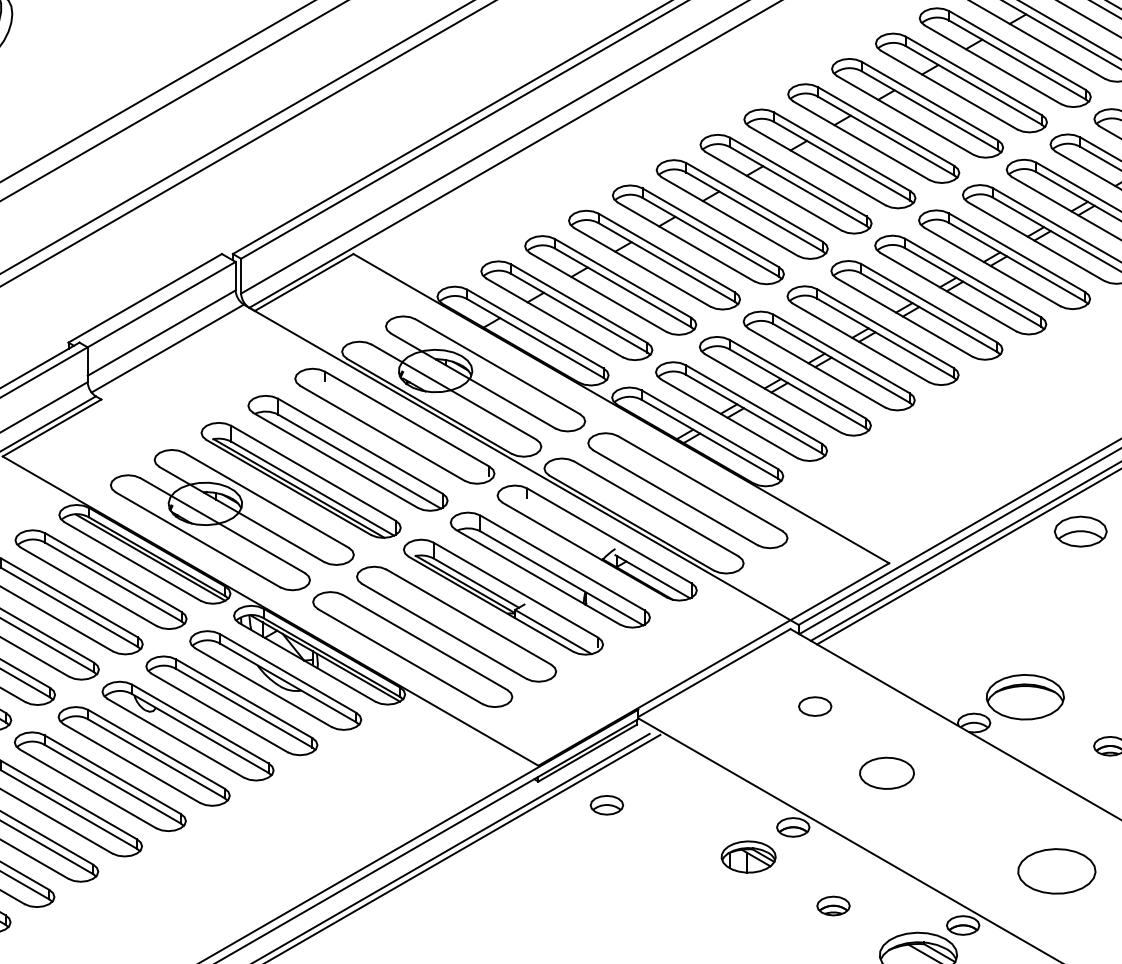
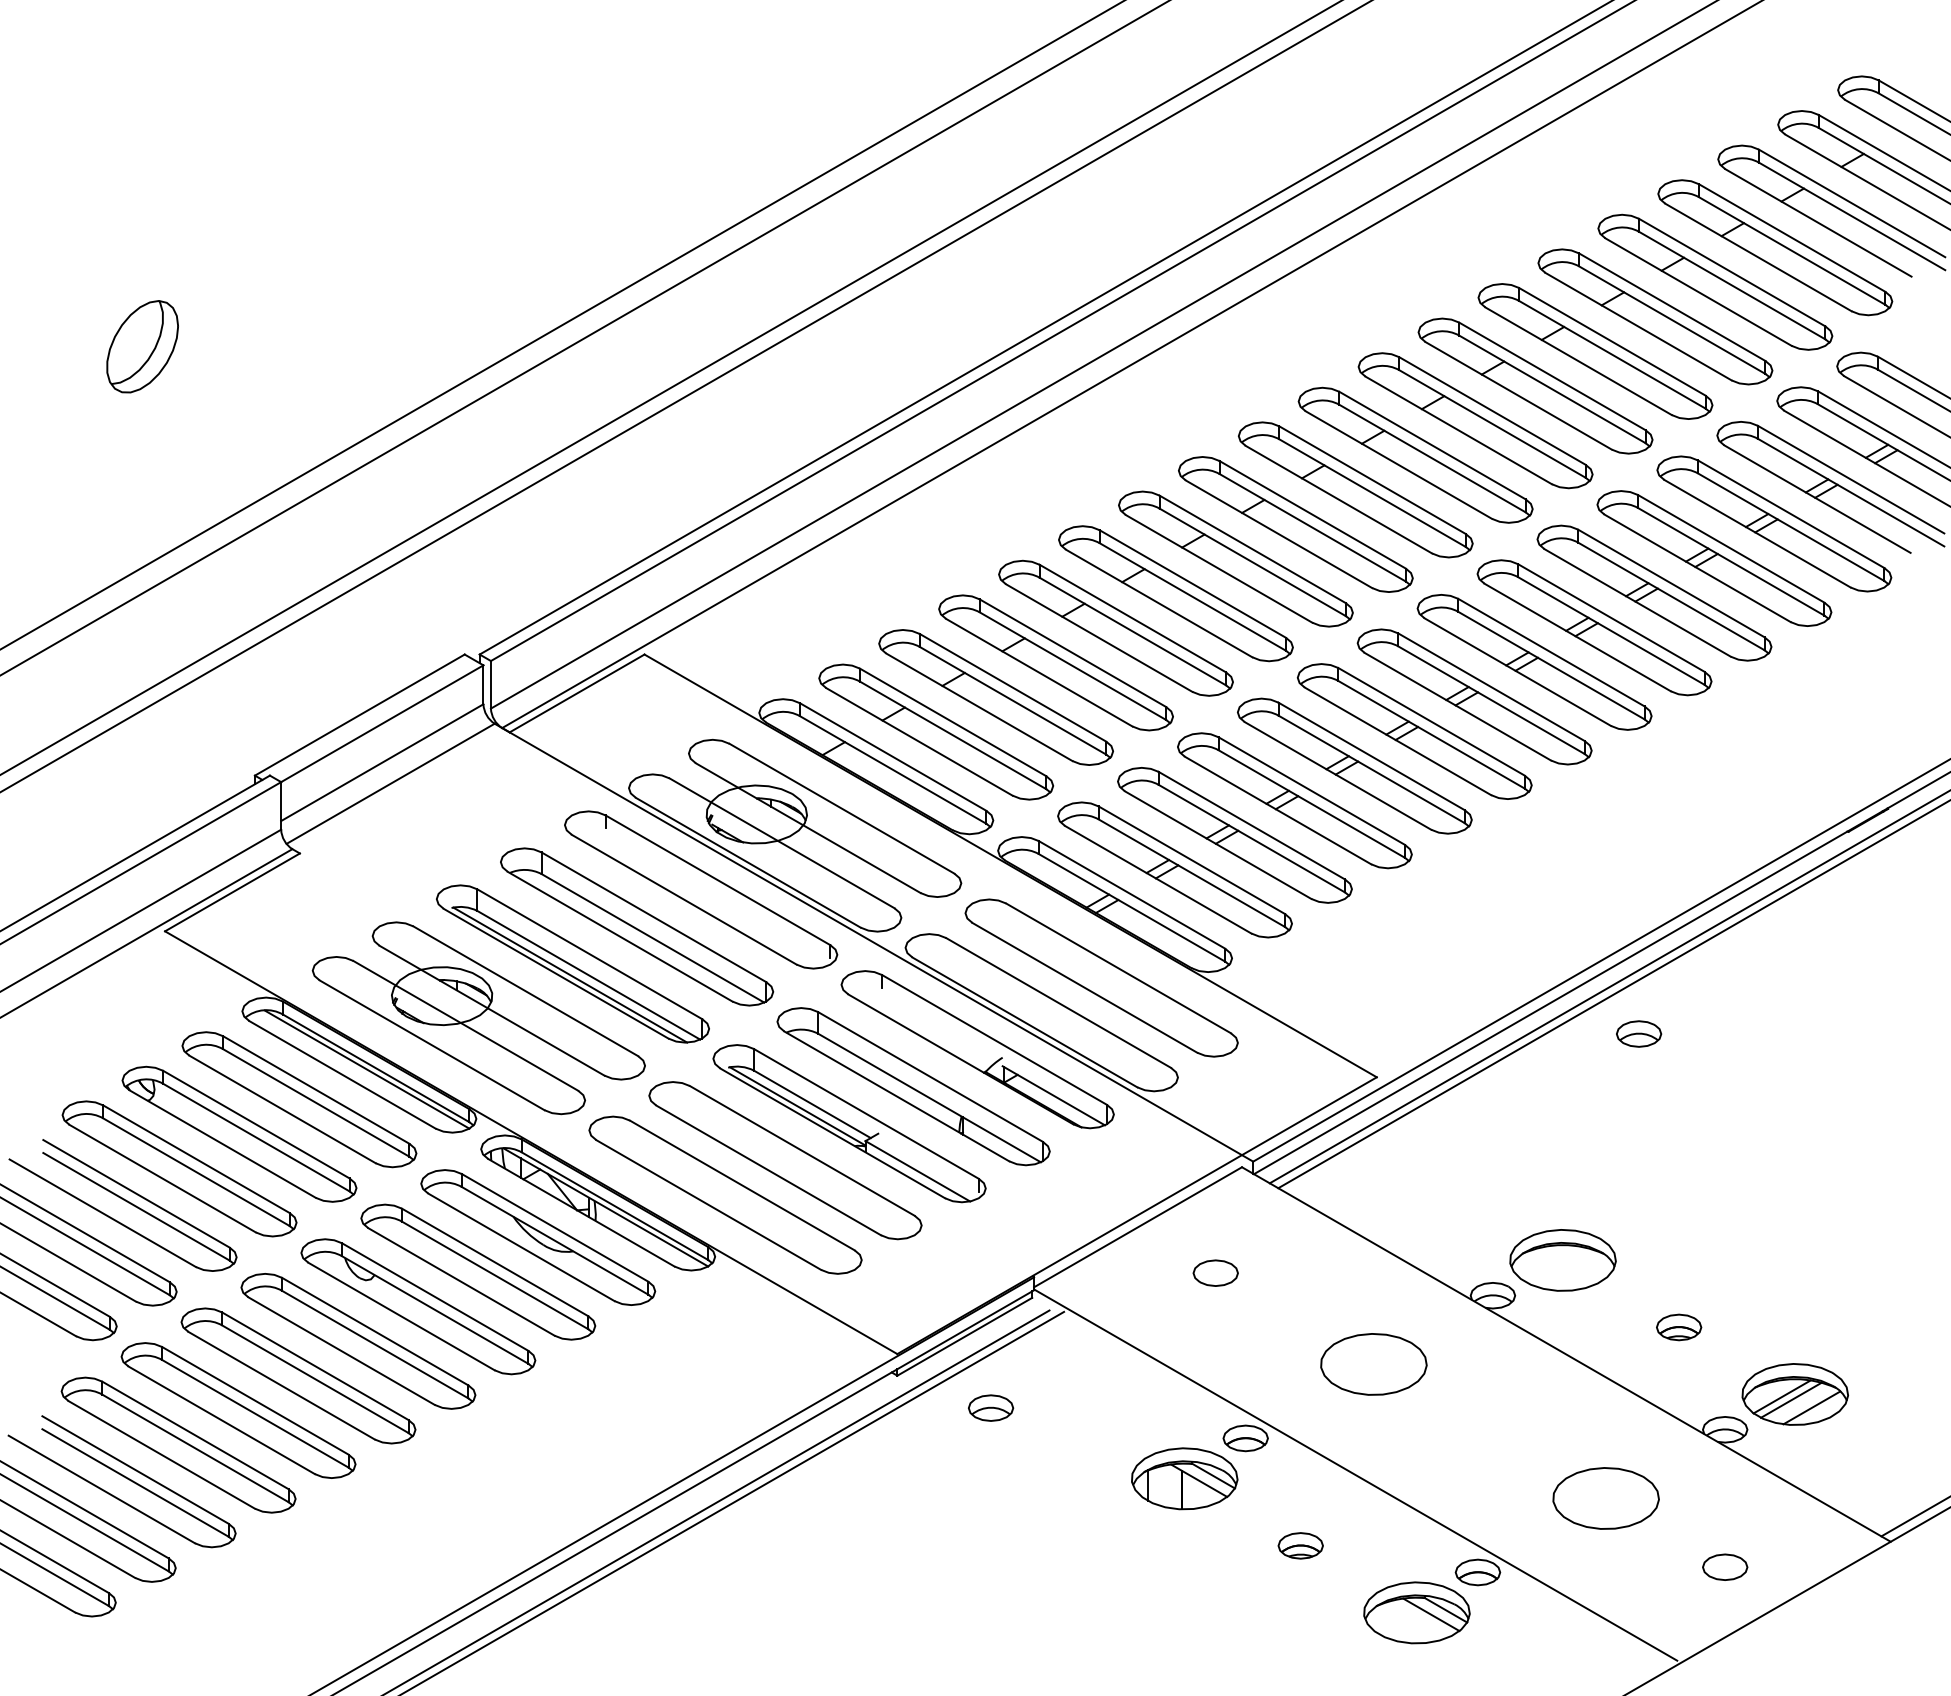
part: (1081, 531) -> (1639, 1033), size x0.62
part: (815, 706) -> (1215, 1272), moved
part: (886, 773) -> (1373, 1364), size x1.43
part: (748, 856) -> (1184, 1478), size x1.43

